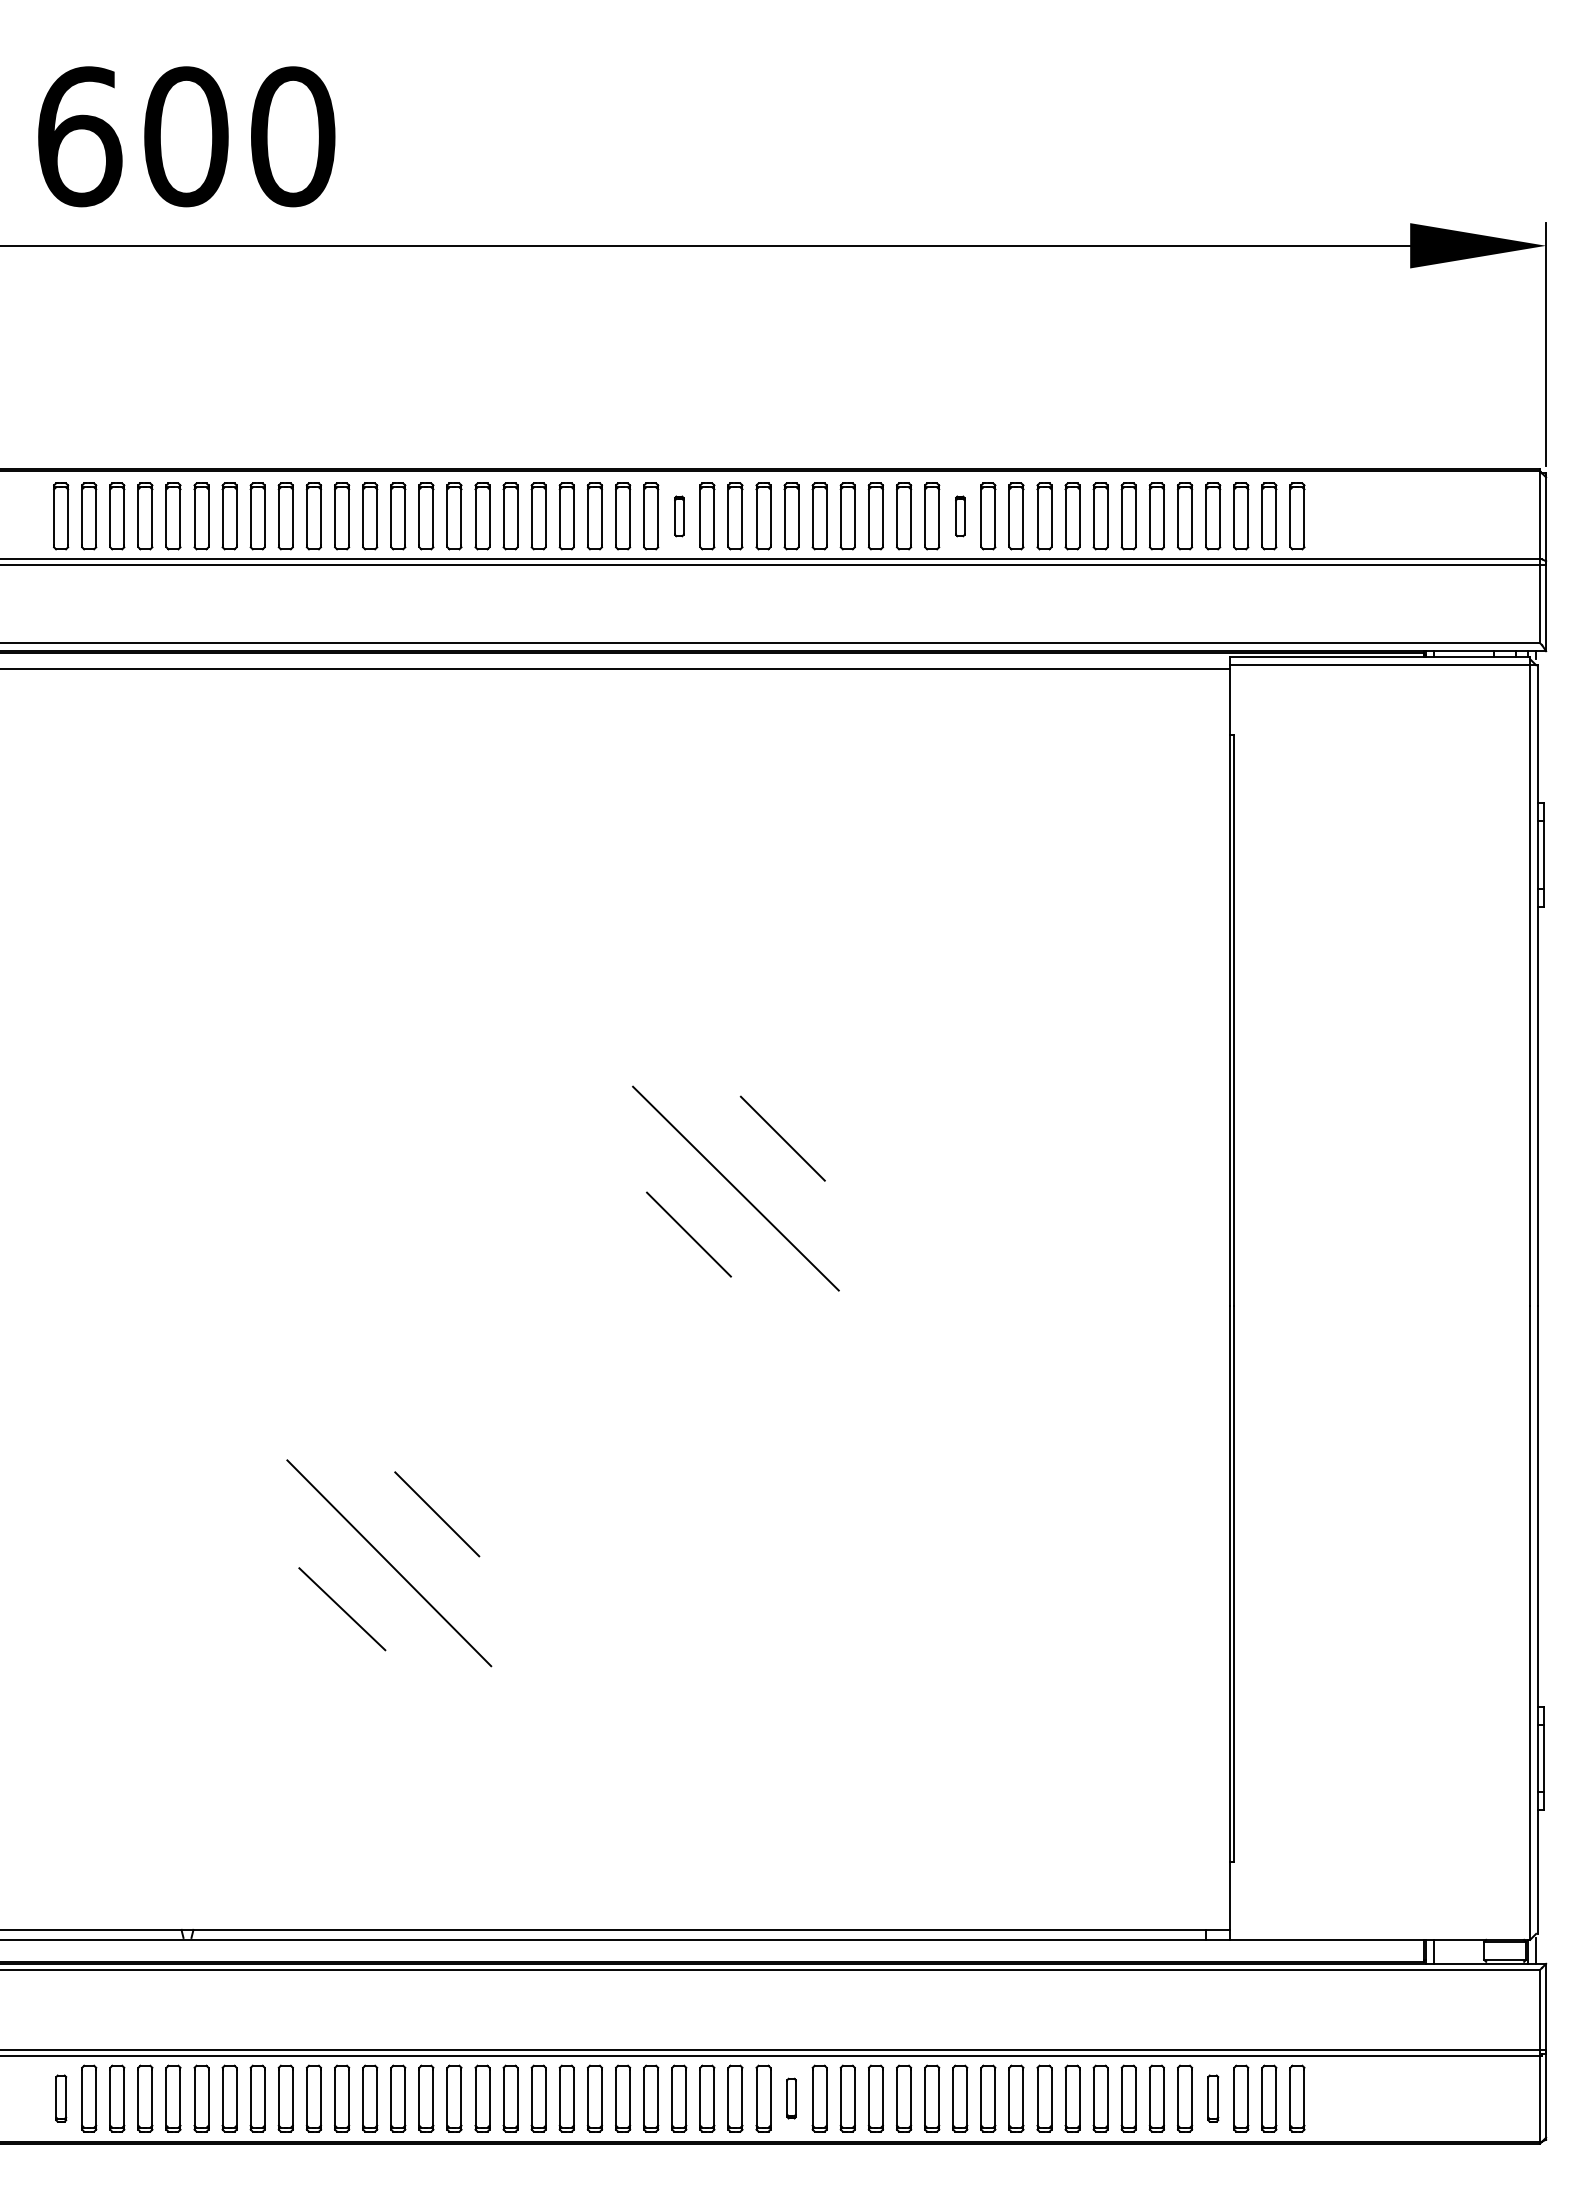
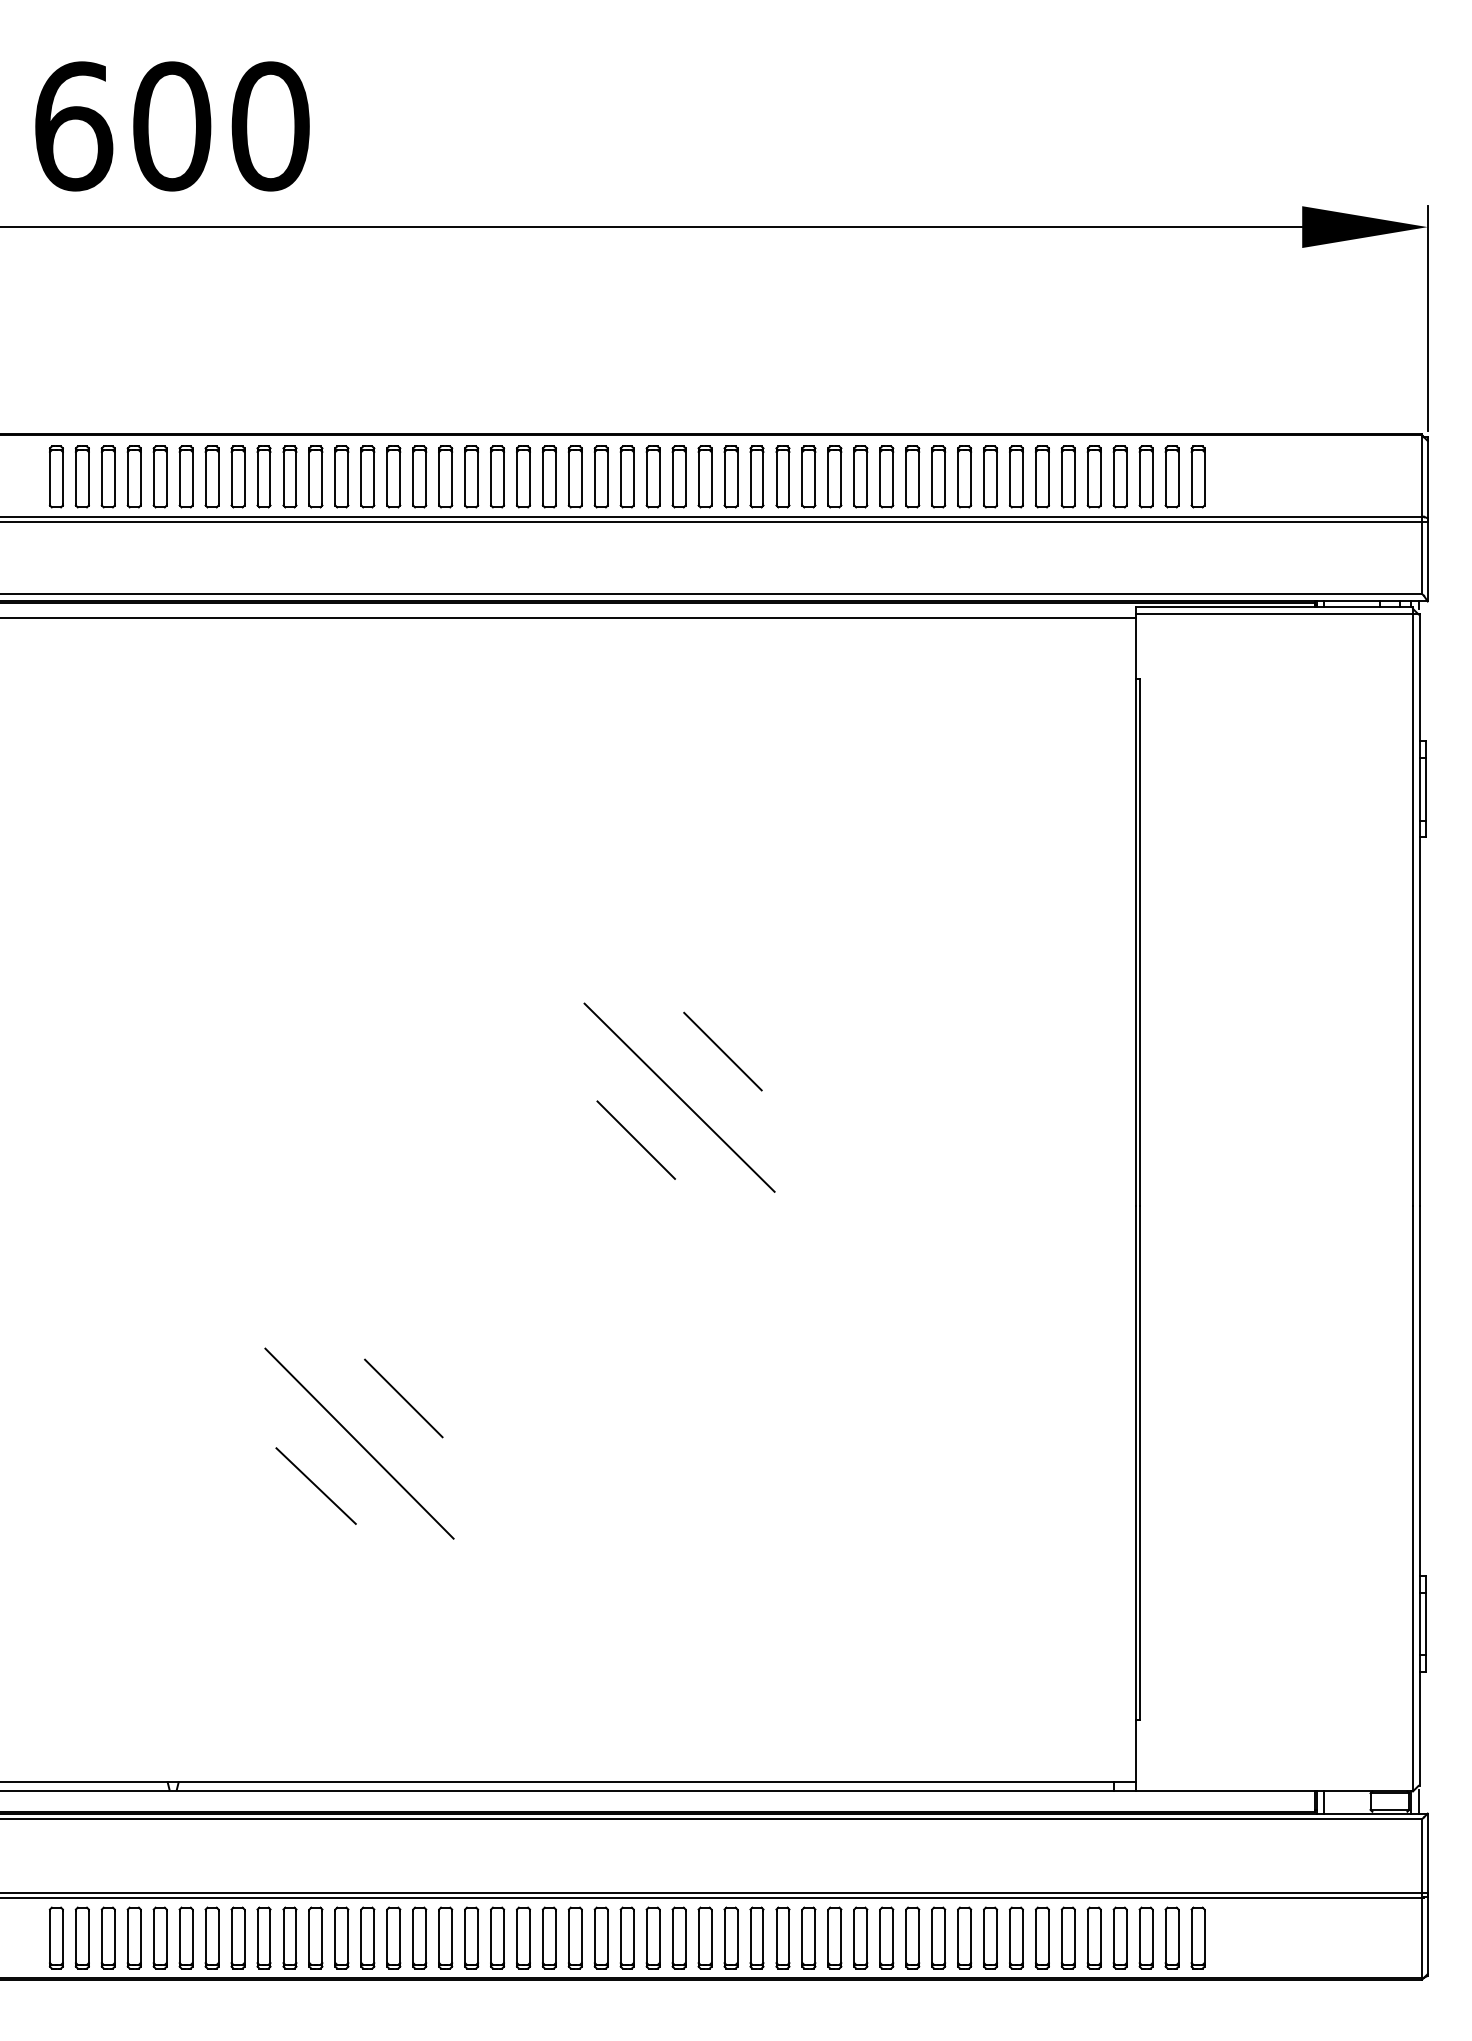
part: (679, 516) -> (627, 477), size x1.67
part: (960, 516) -> (886, 477), size x1.67
part: (61, 2098) -> (56, 1937), size x1.43
part: (791, 2098) -> (730, 1937), size x1.67
part: (1213, 2098) -> (1120, 1937), size x1.43

